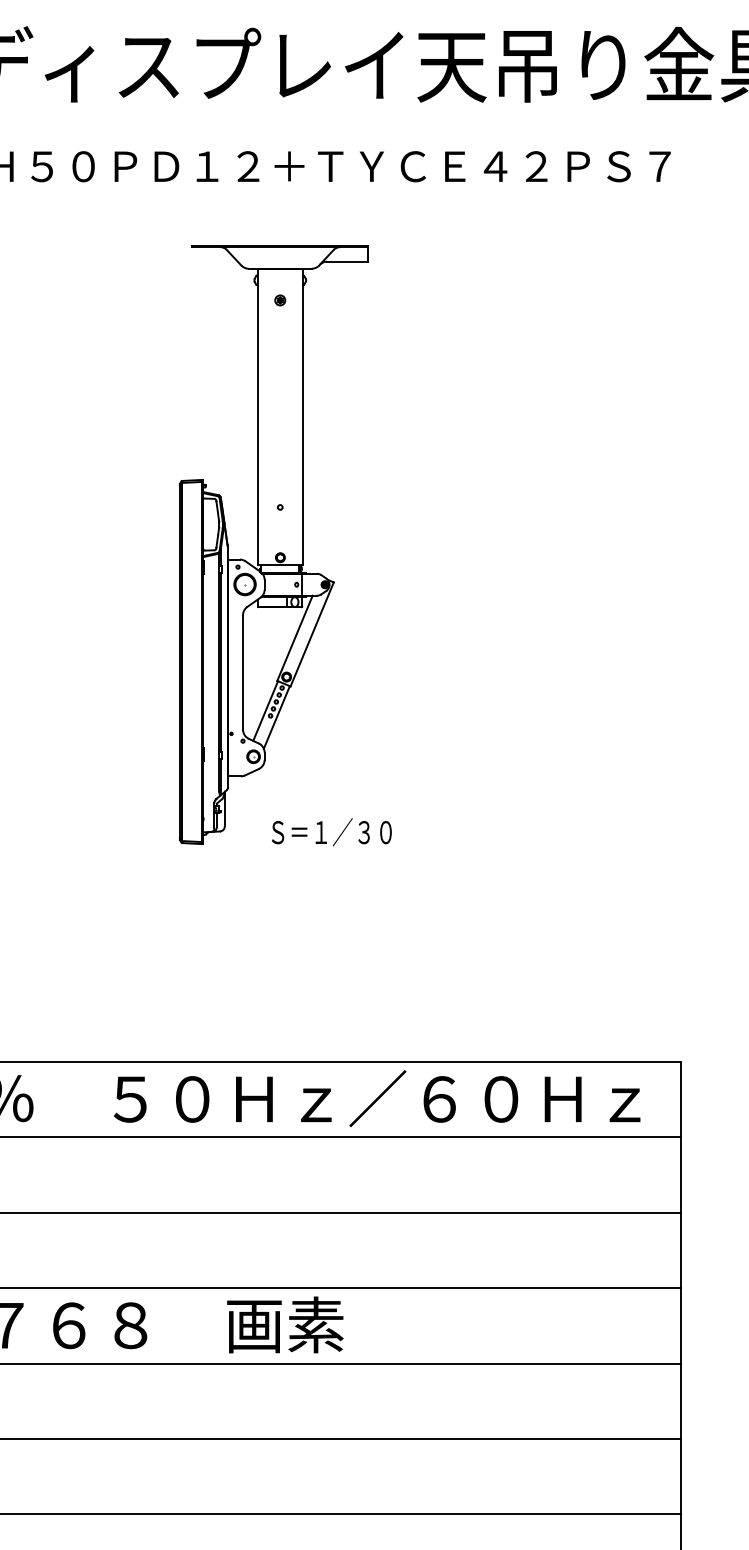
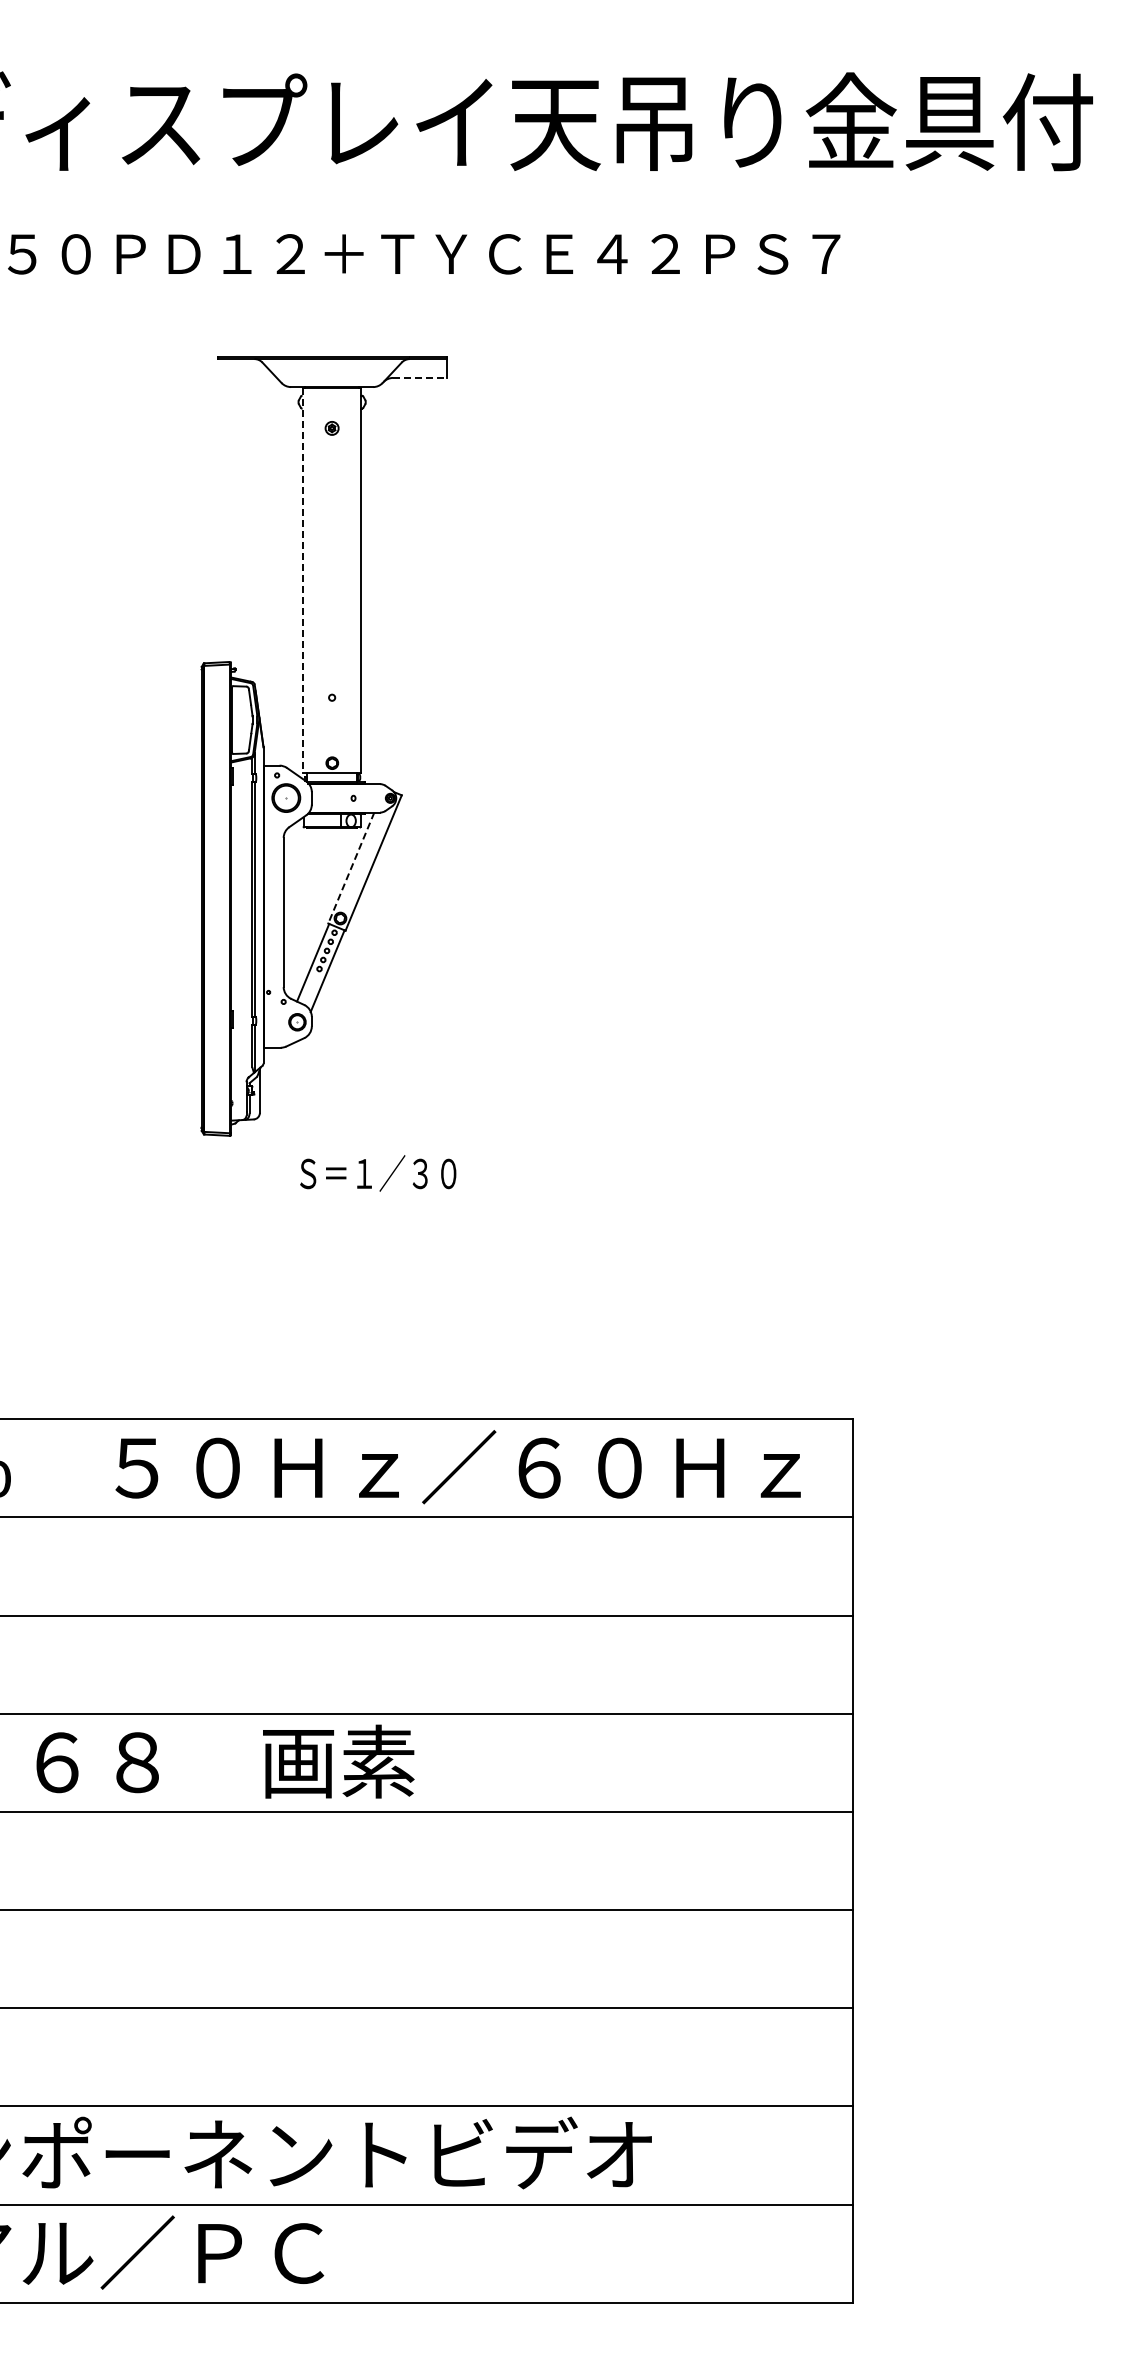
line: (347, 261) -> (419, 377), solid -> dashed
line: (257, 417) -> (302, 580), solid -> dashed
line: (302, 584) -> (360, 798), removed
line: (295, 638) -> (351, 868), solid -> dashed
text: (332, 832) -> (378, 1173), moved

